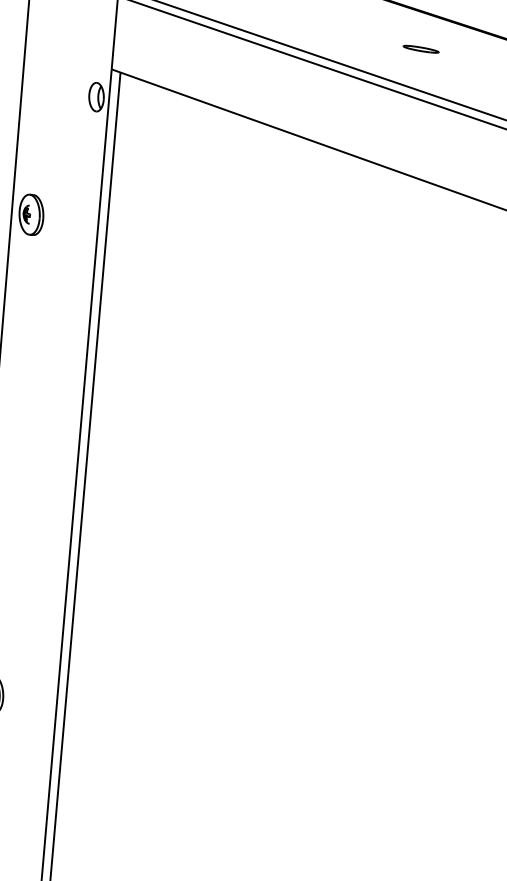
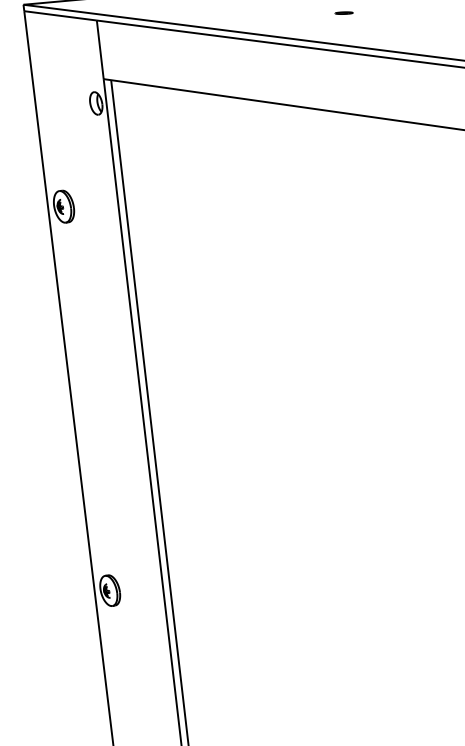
part: (420, 48) -> (343, 12), size x0.6

